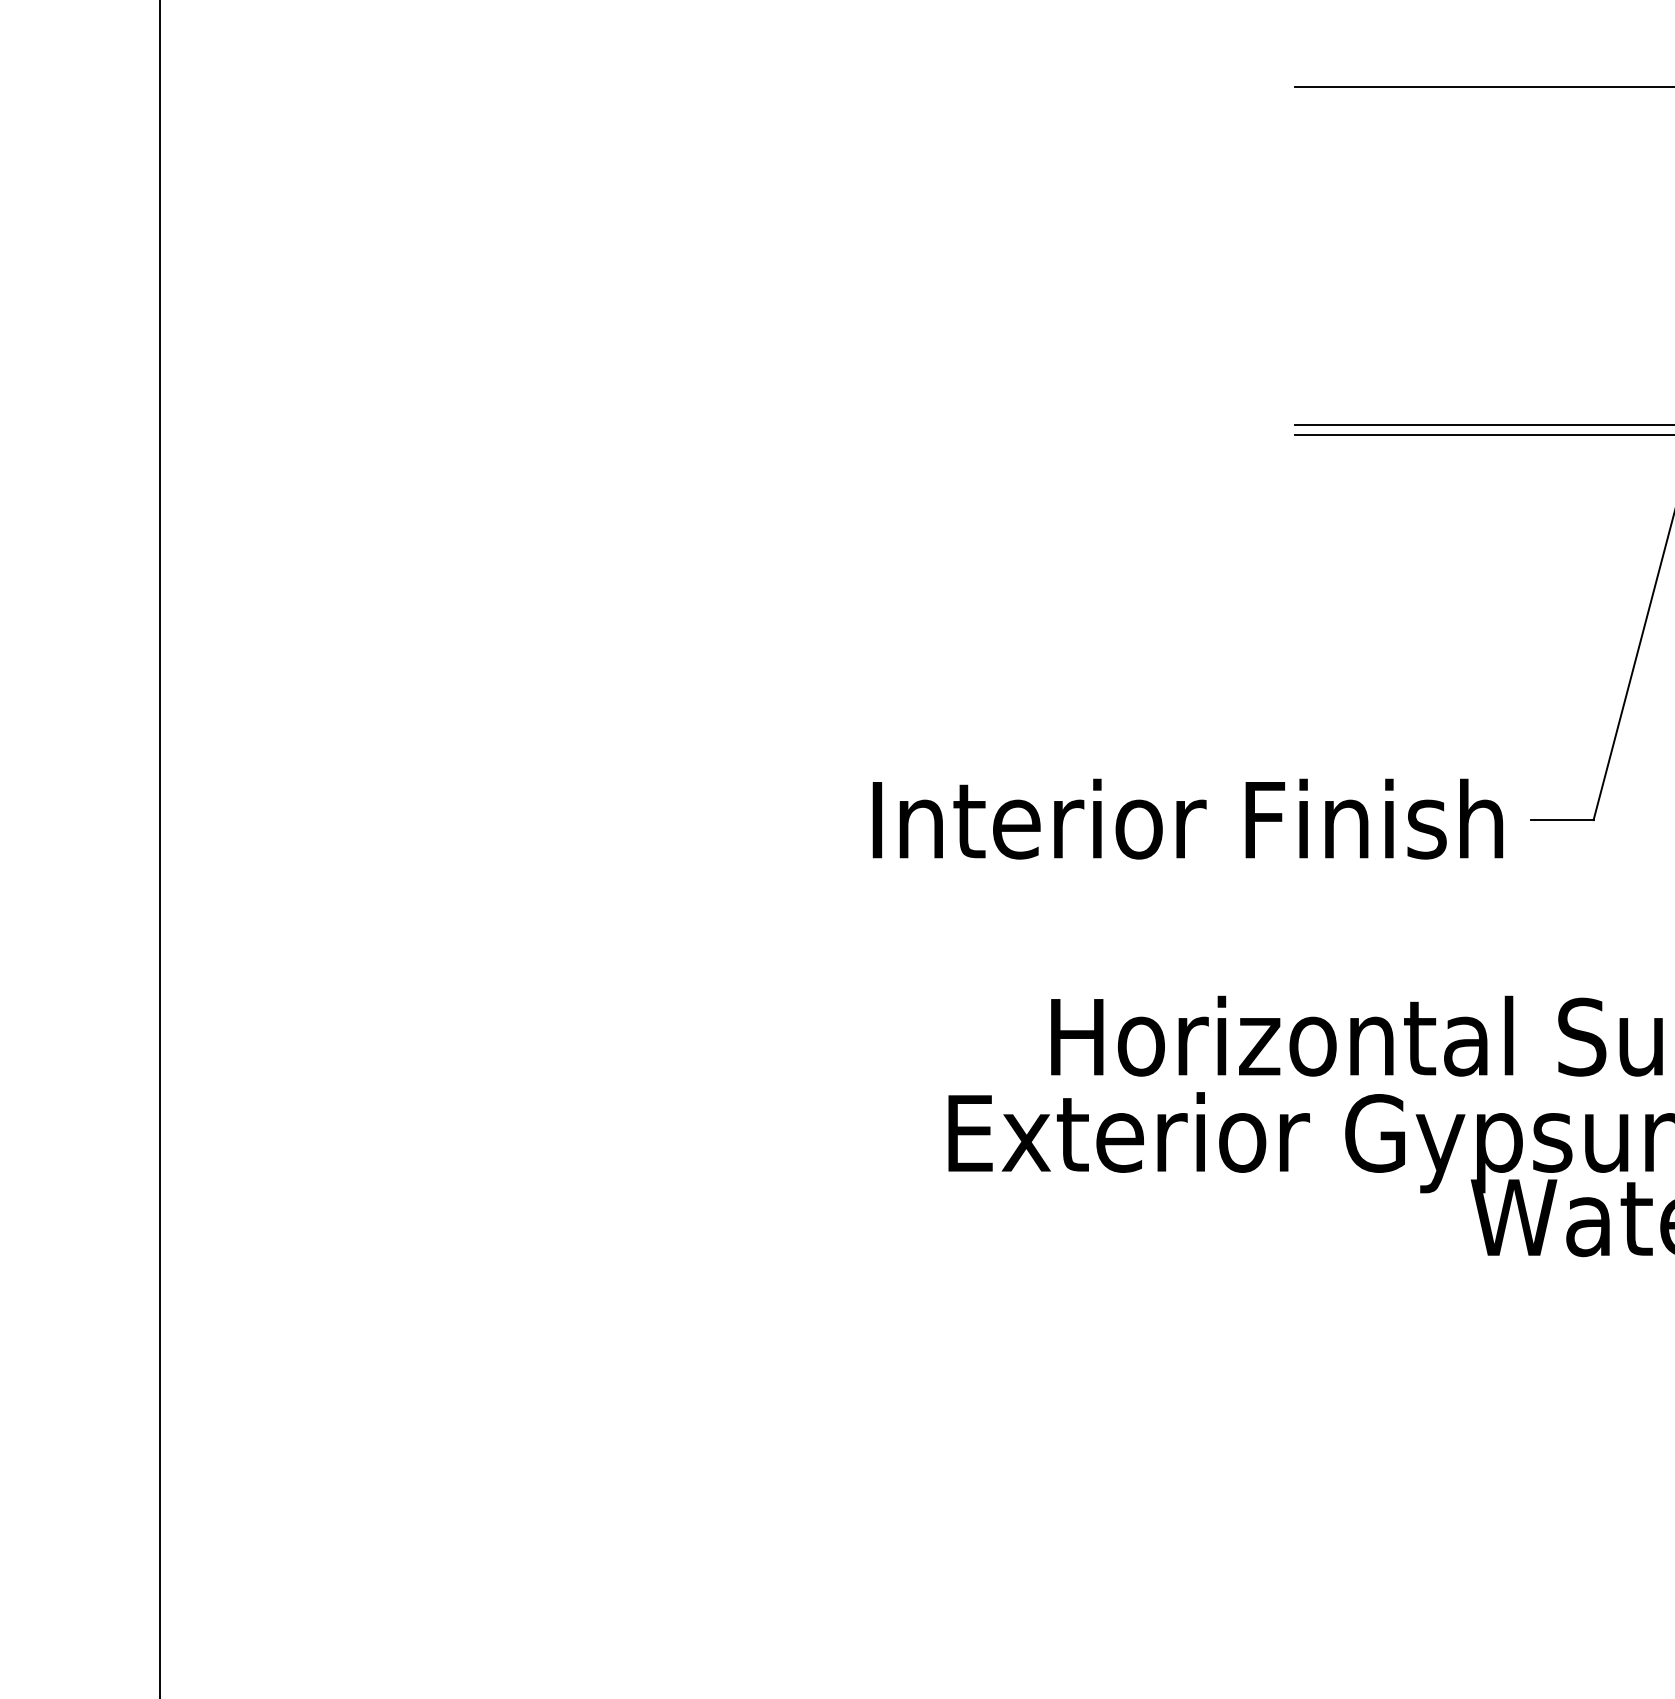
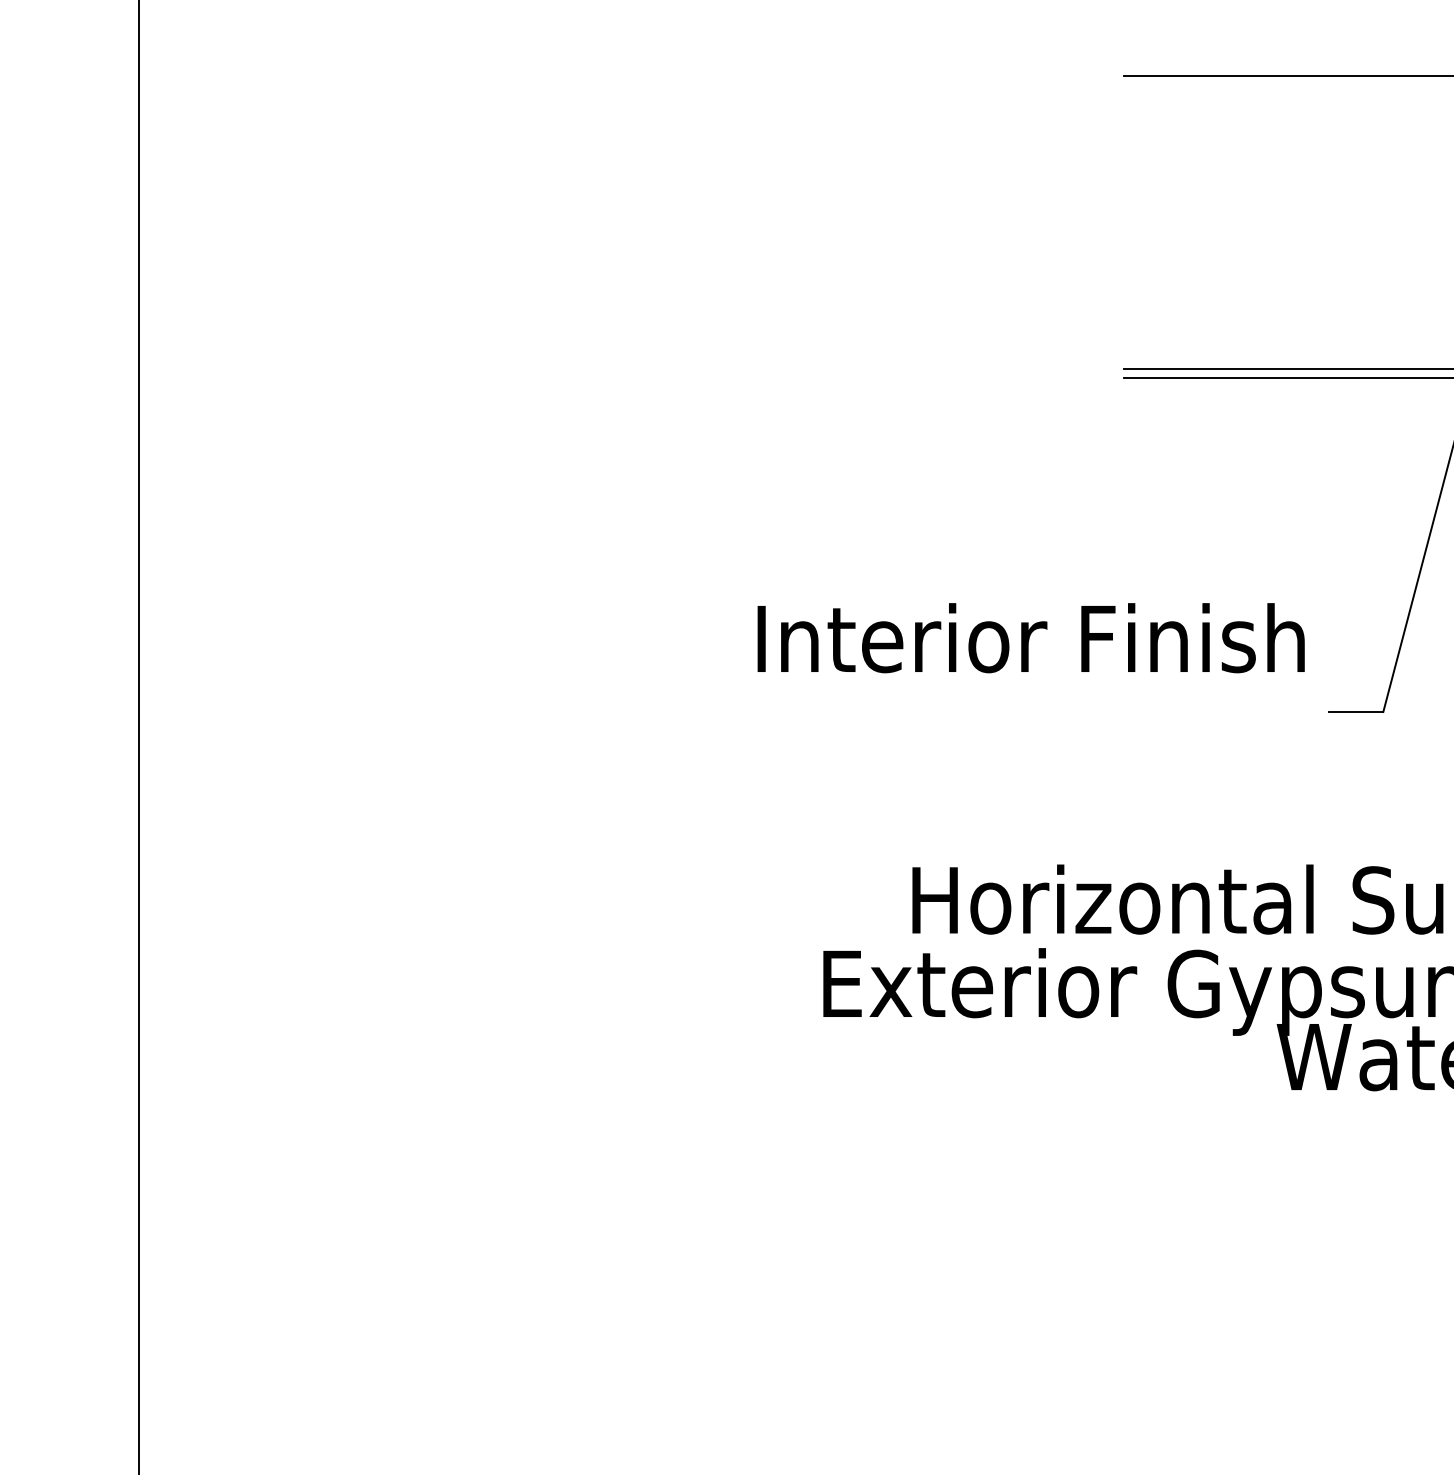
text: (1187, 819) -> (1030, 638), moved

